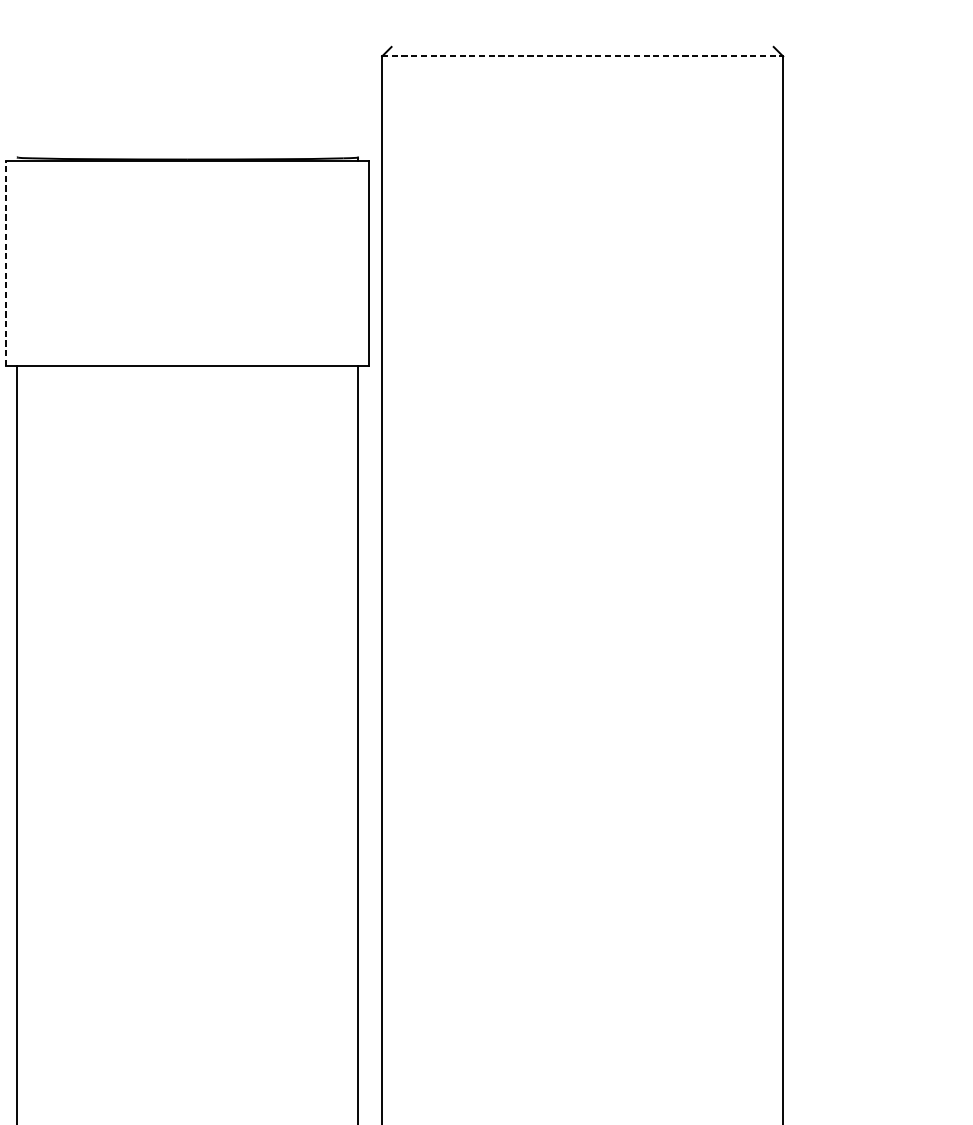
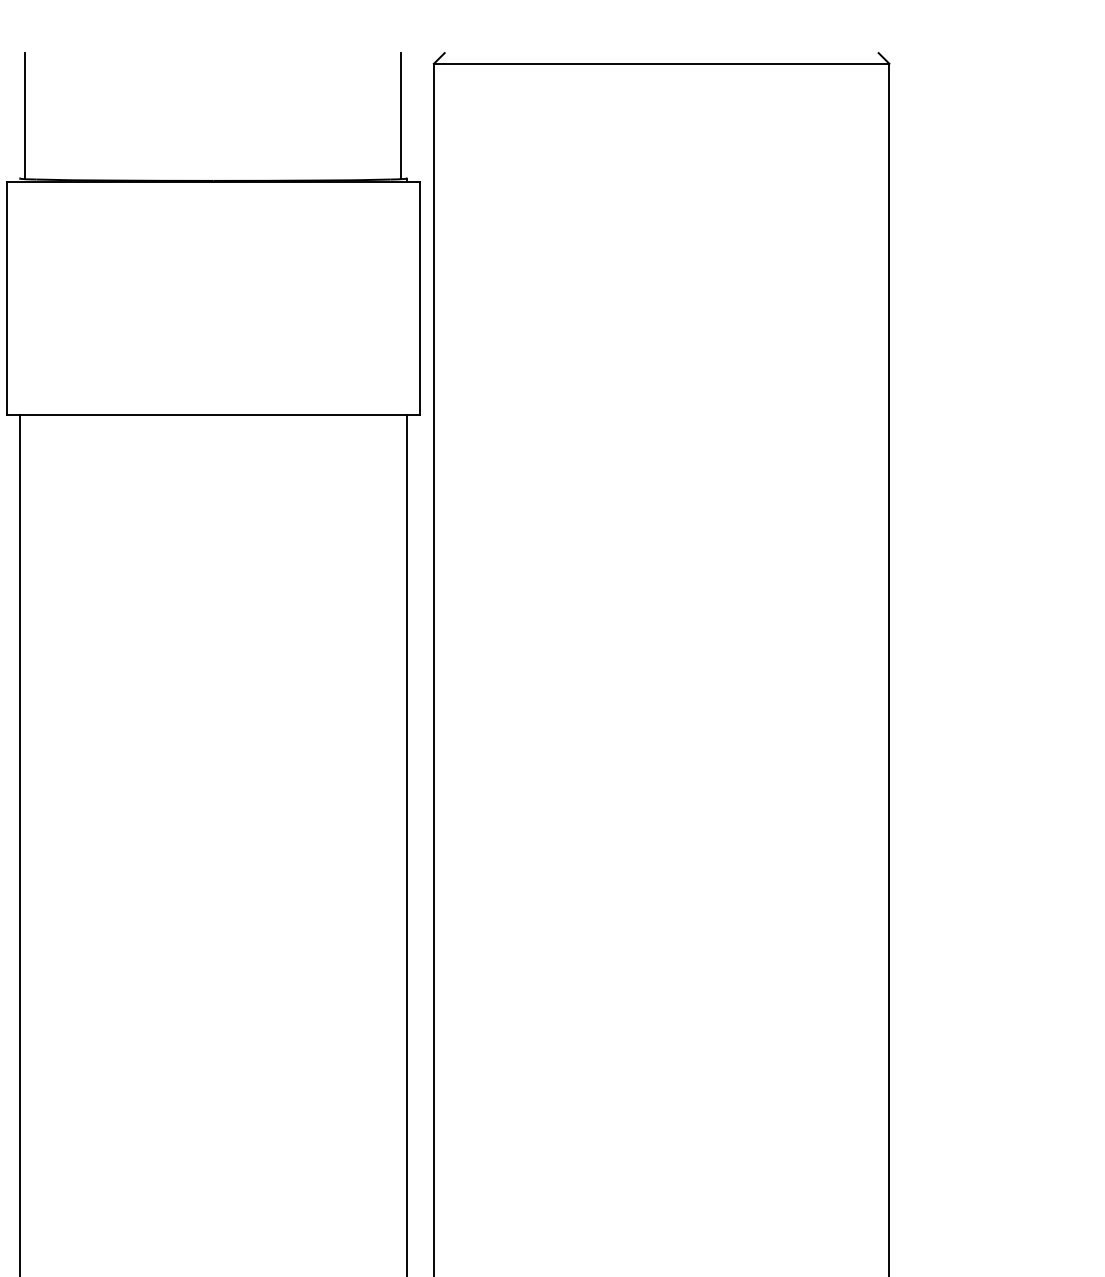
line: (582, 56) -> (661, 63), dashed -> solid
line: (22, 101) -> (25, 115), added
line: (353, 101) -> (401, 115), added
line: (6, 263) -> (7, 298), dashed -> solid

